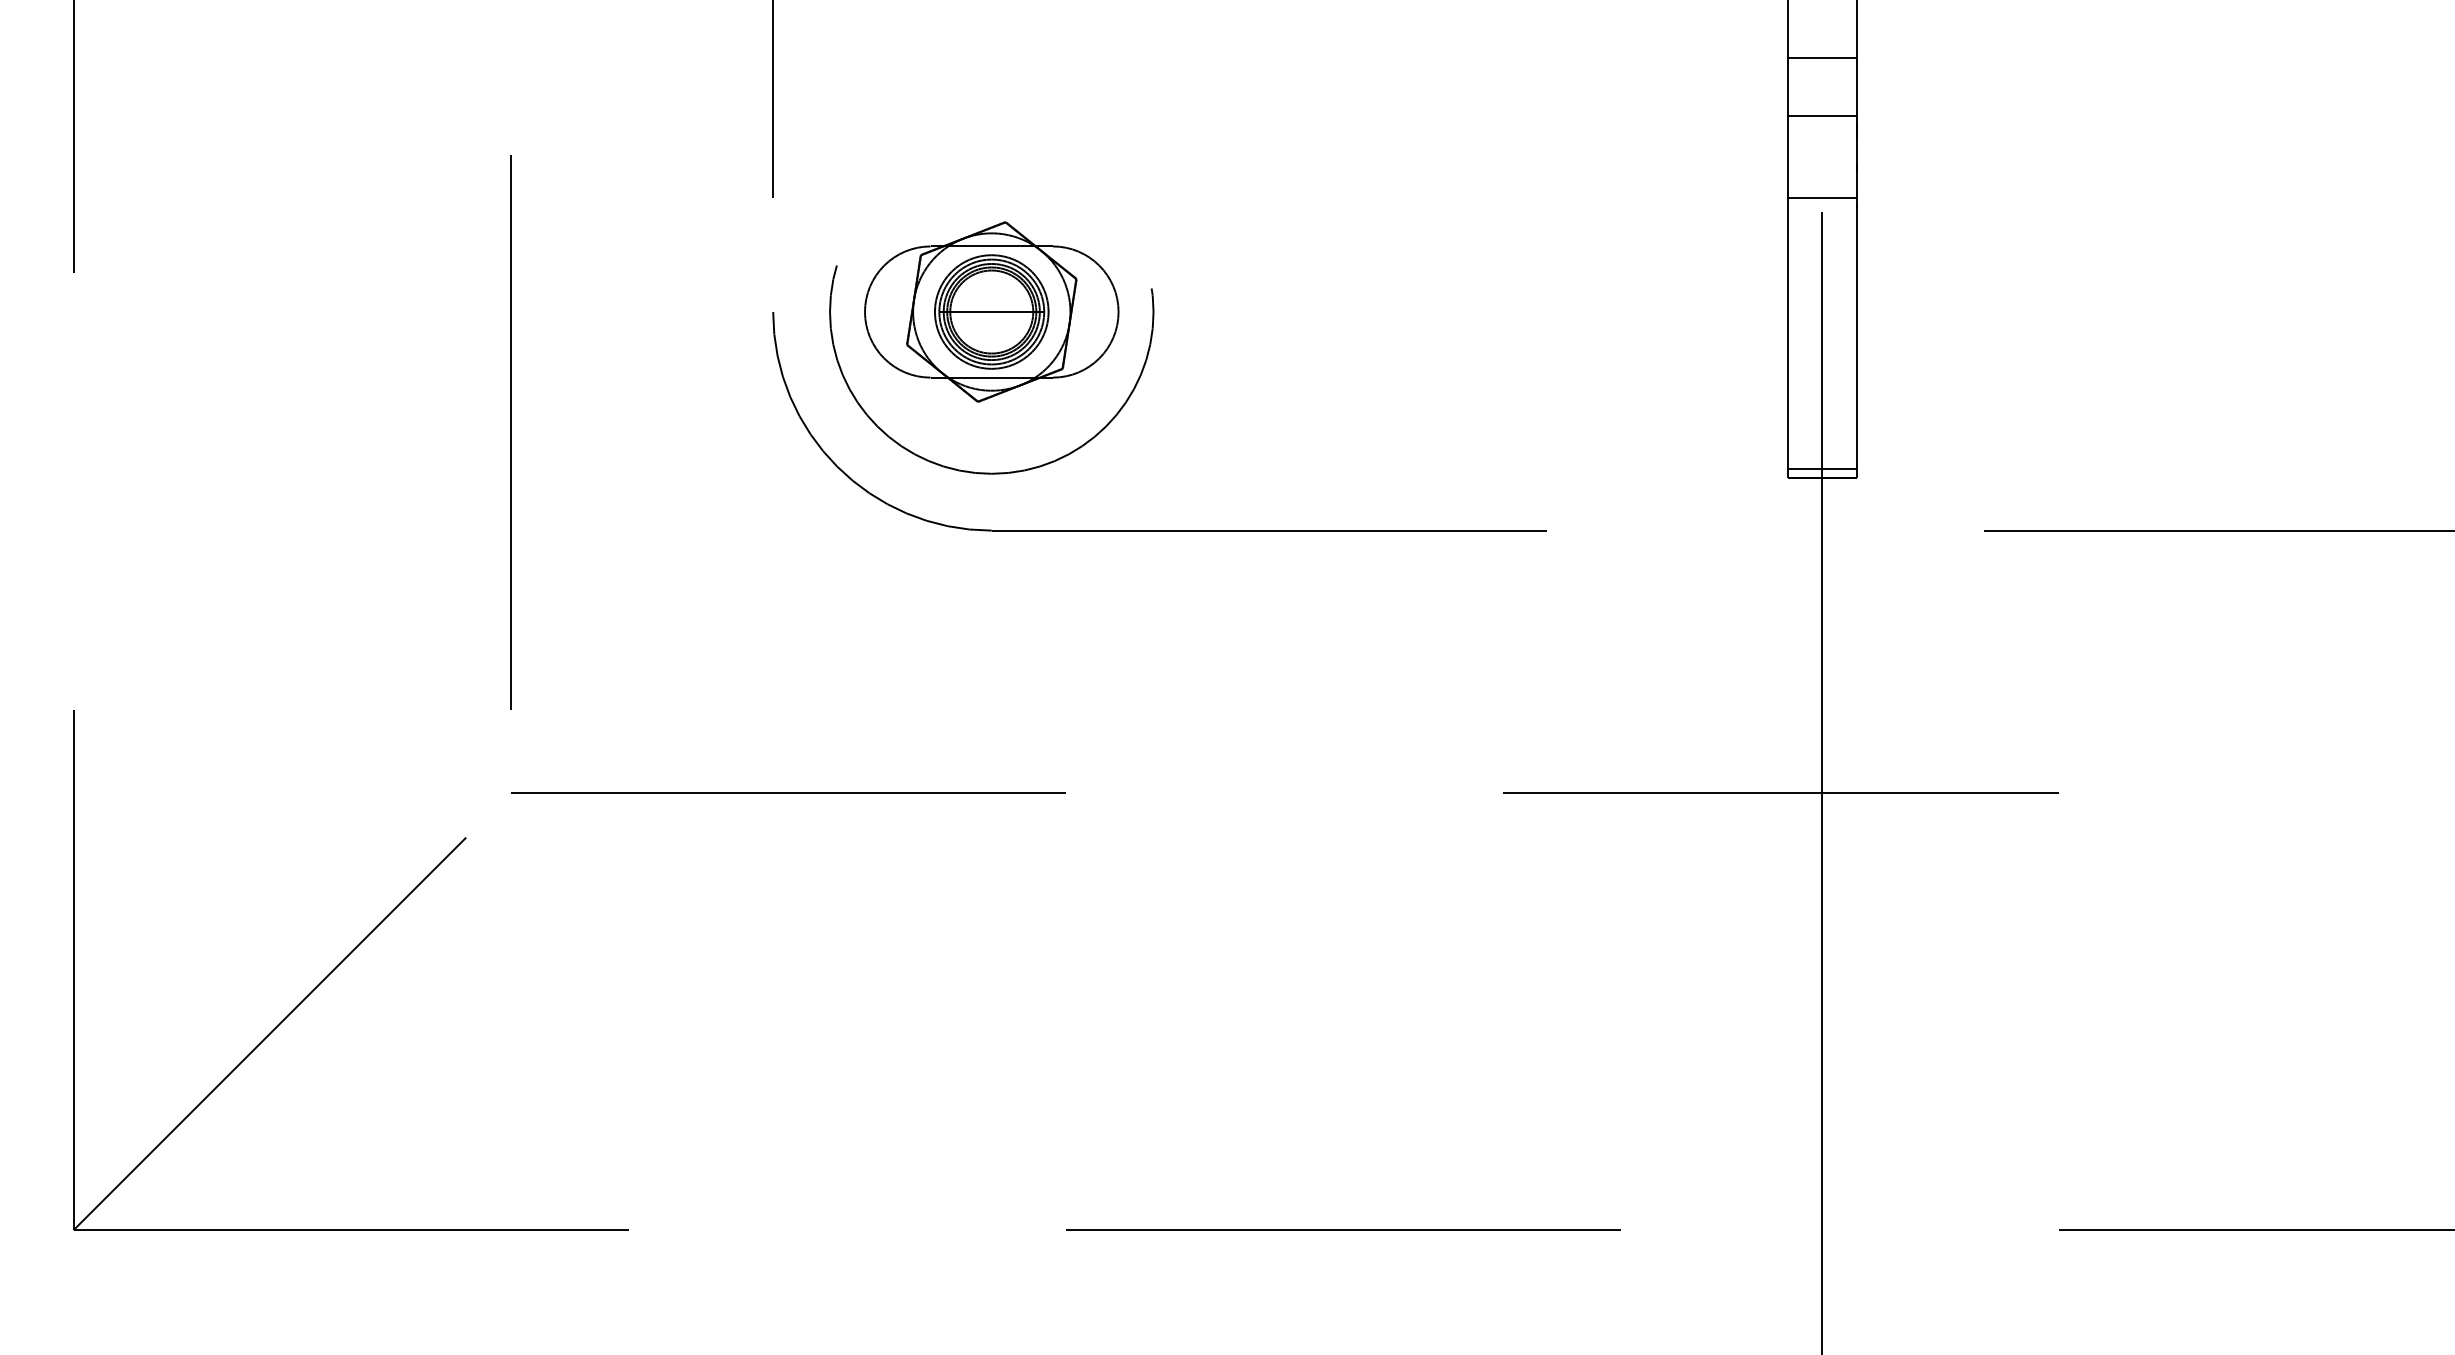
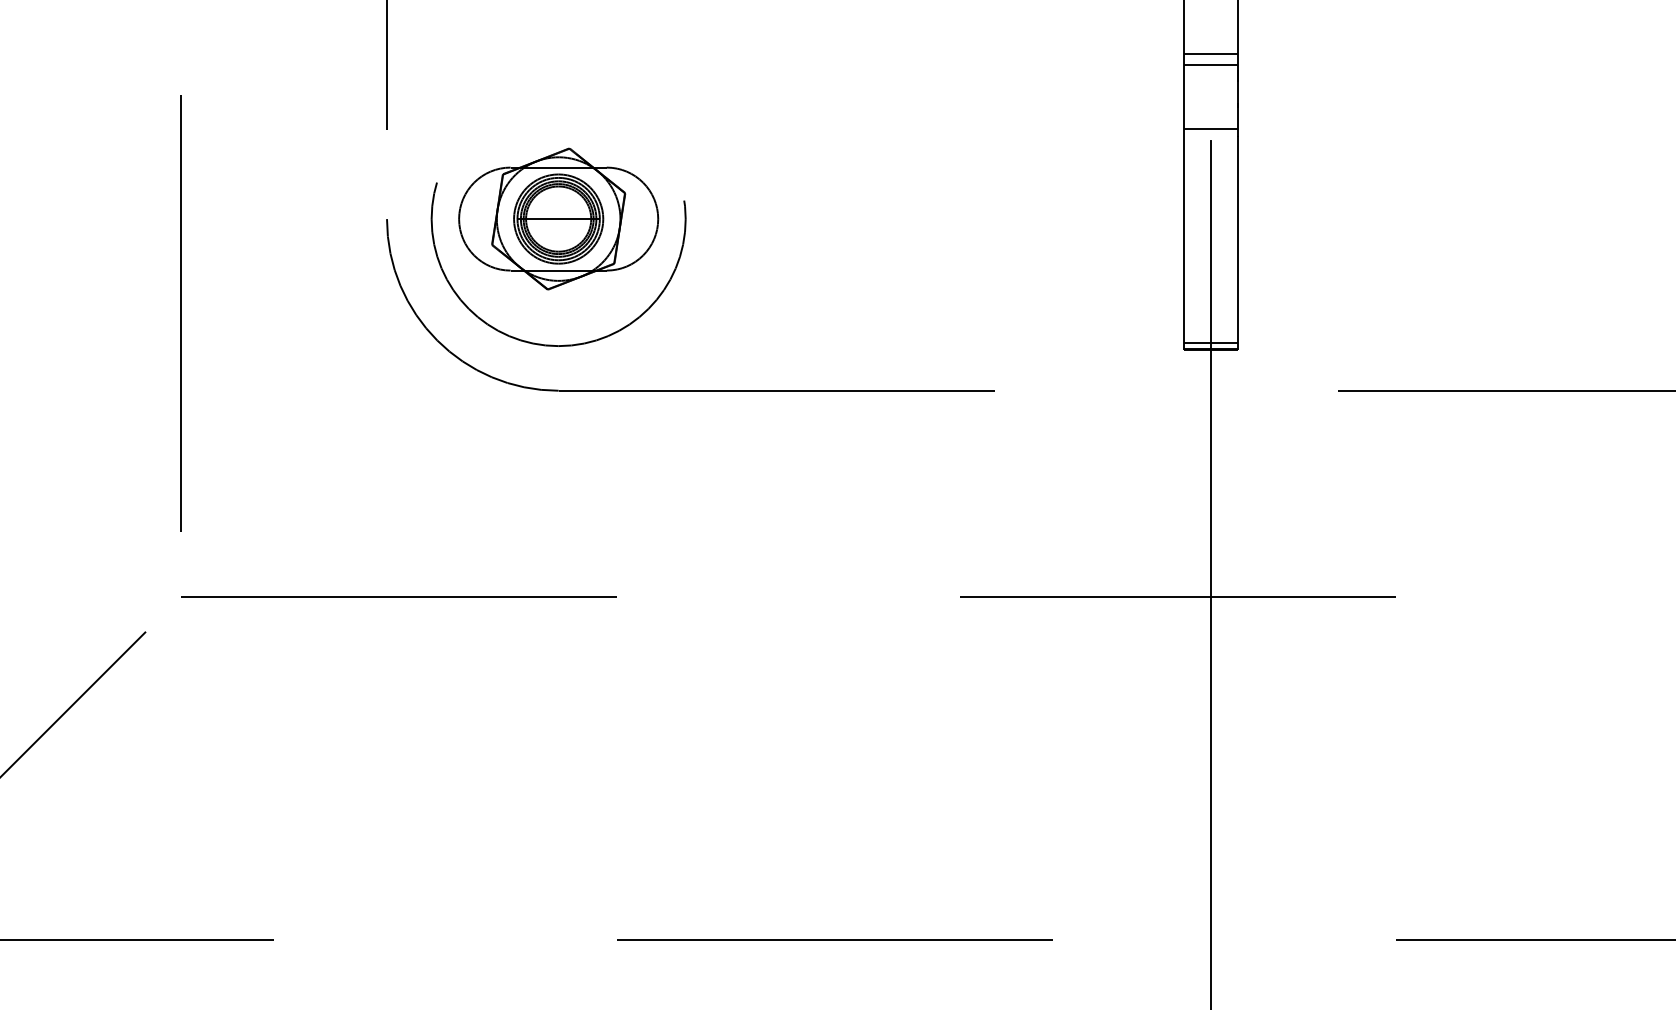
line: (1822, 58) -> (1211, 54), moved

